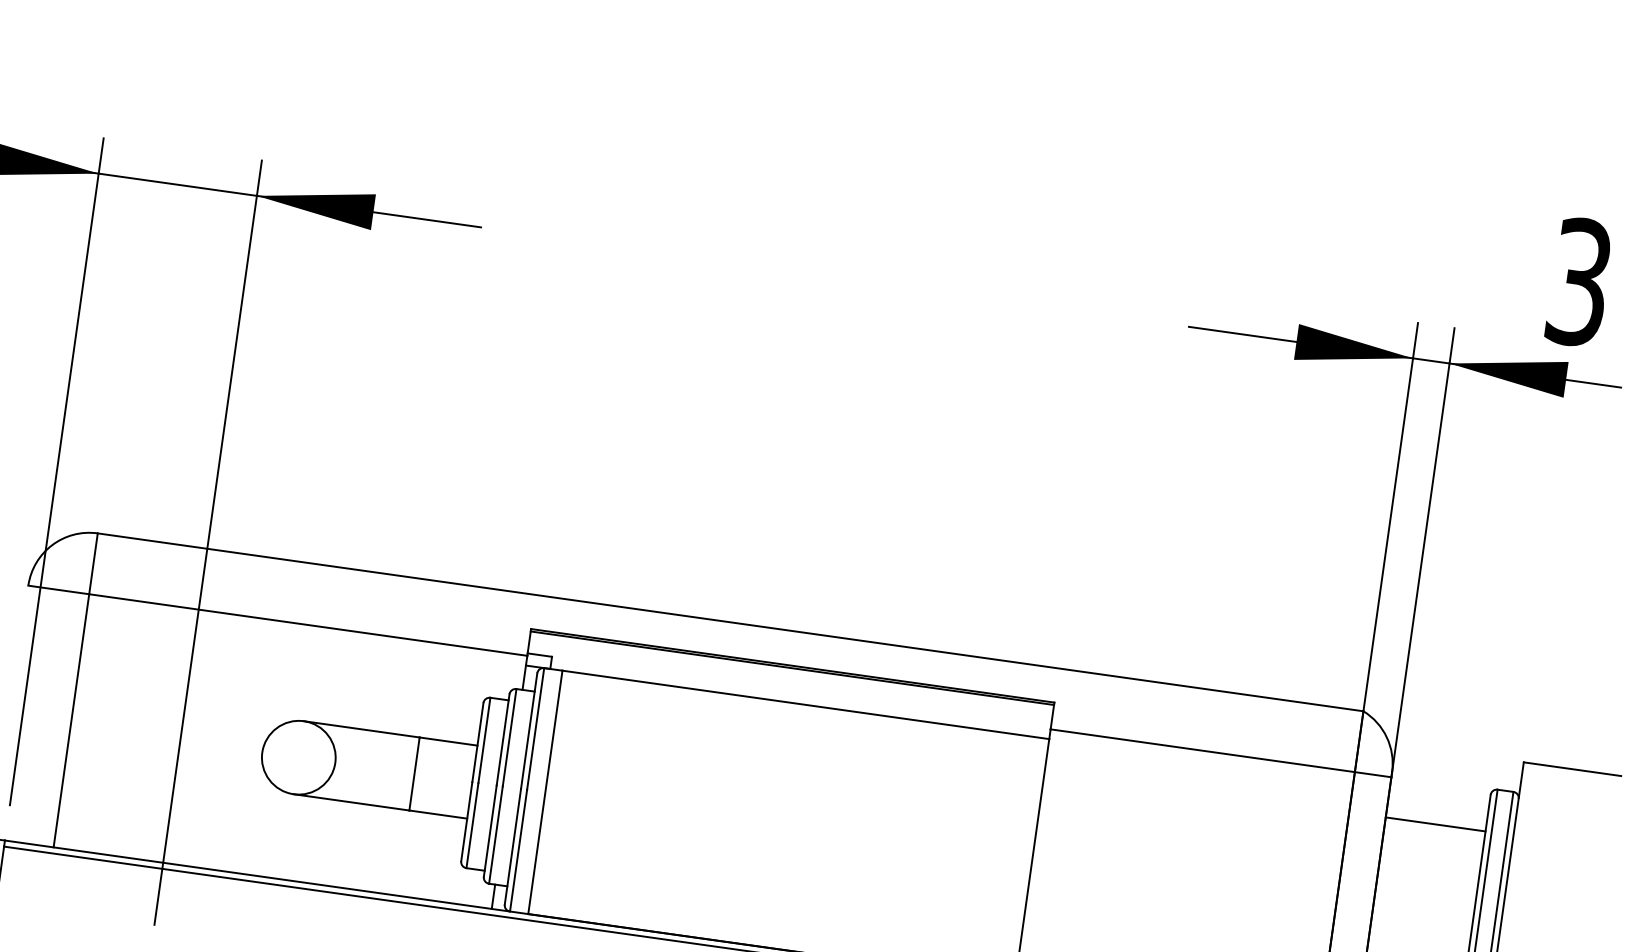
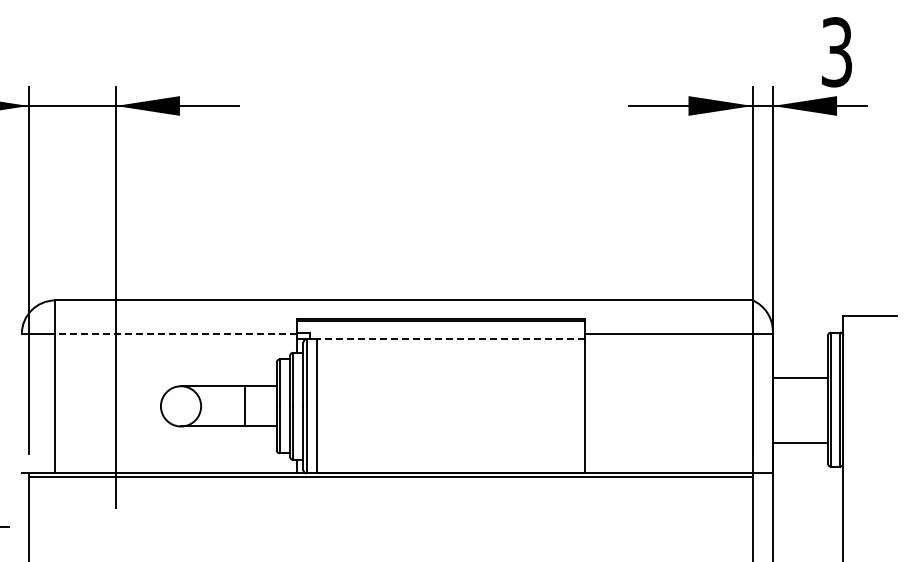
line: (309, 624) -> (176, 333), solid -> dashed
line: (804, 705) -> (450, 339), solid -> dashed
line: (1434, 824) -> (799, 378), moved

